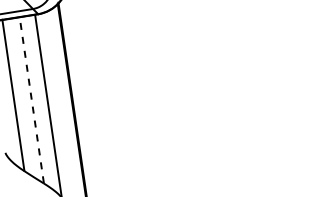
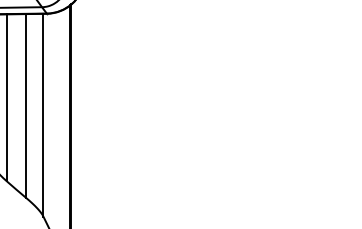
line: (31, 99) -> (26, 105), dashed -> solid

